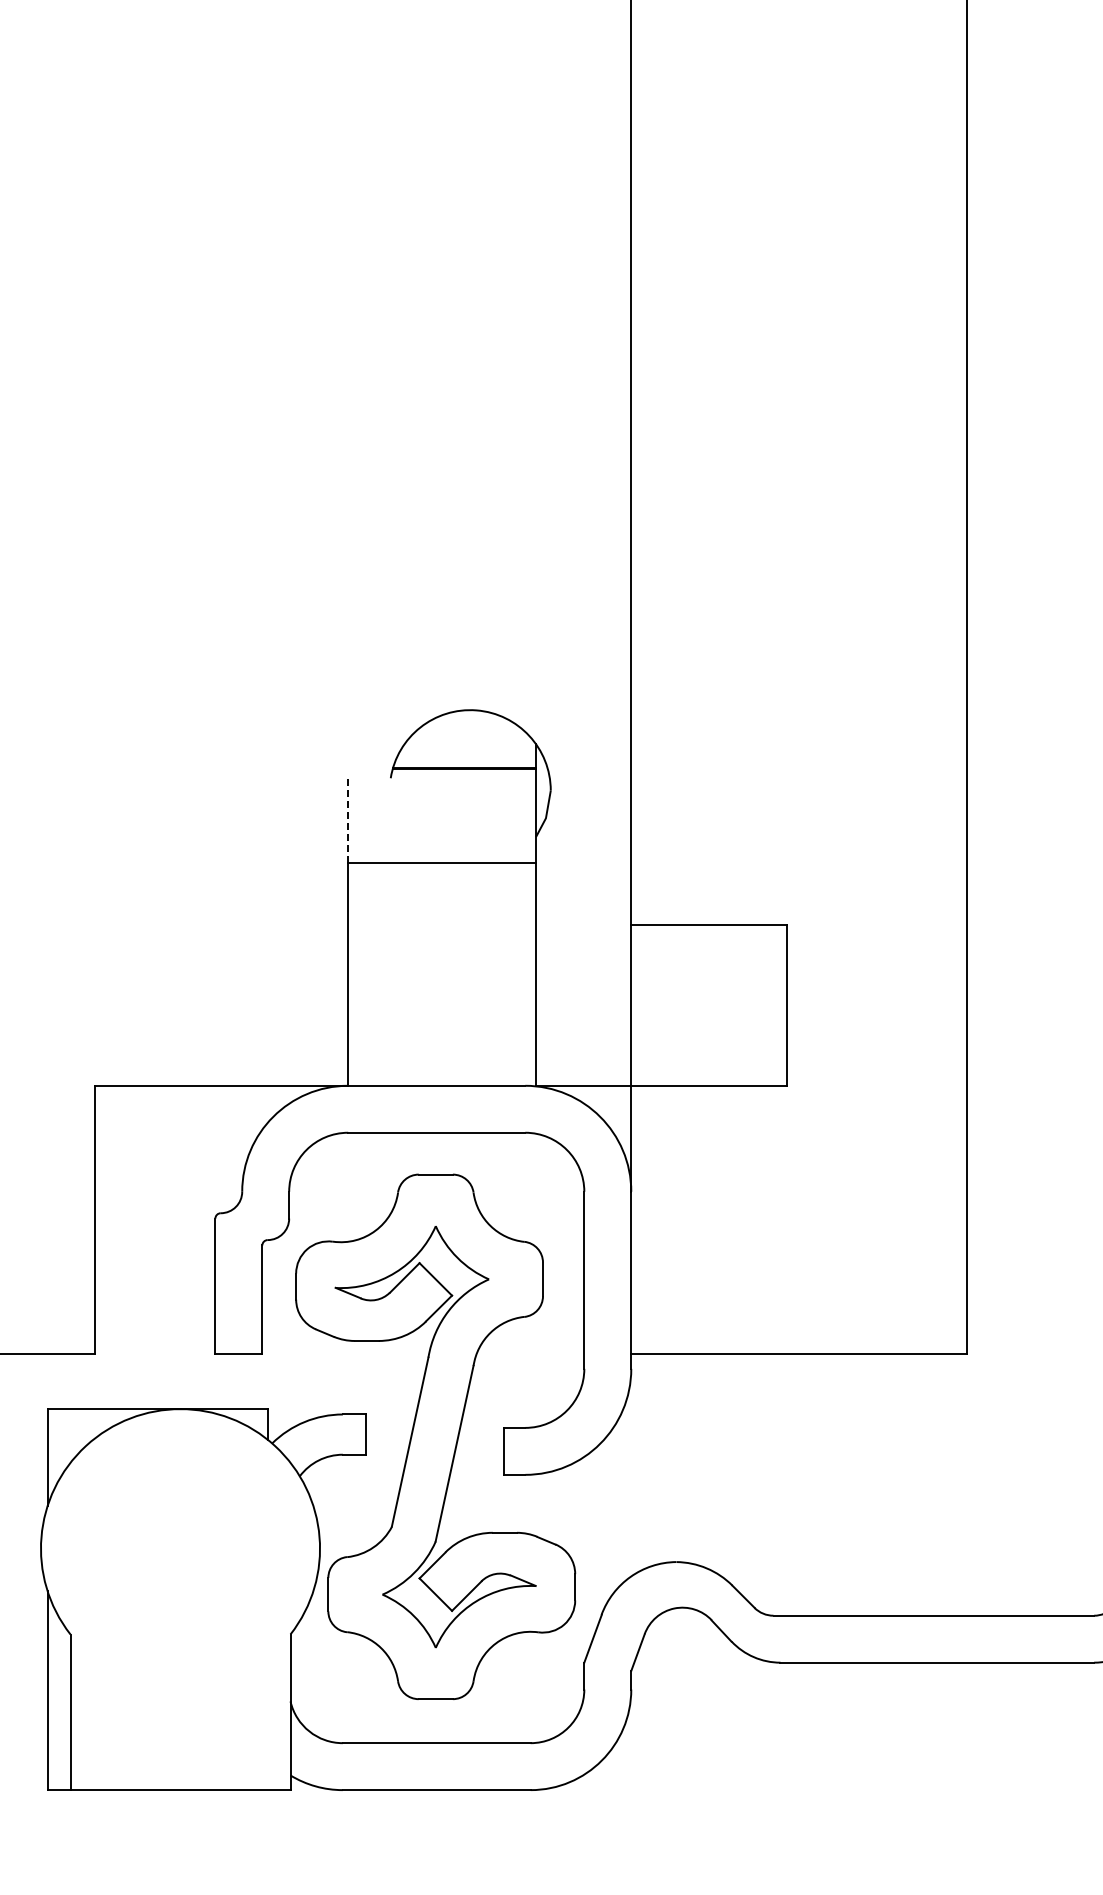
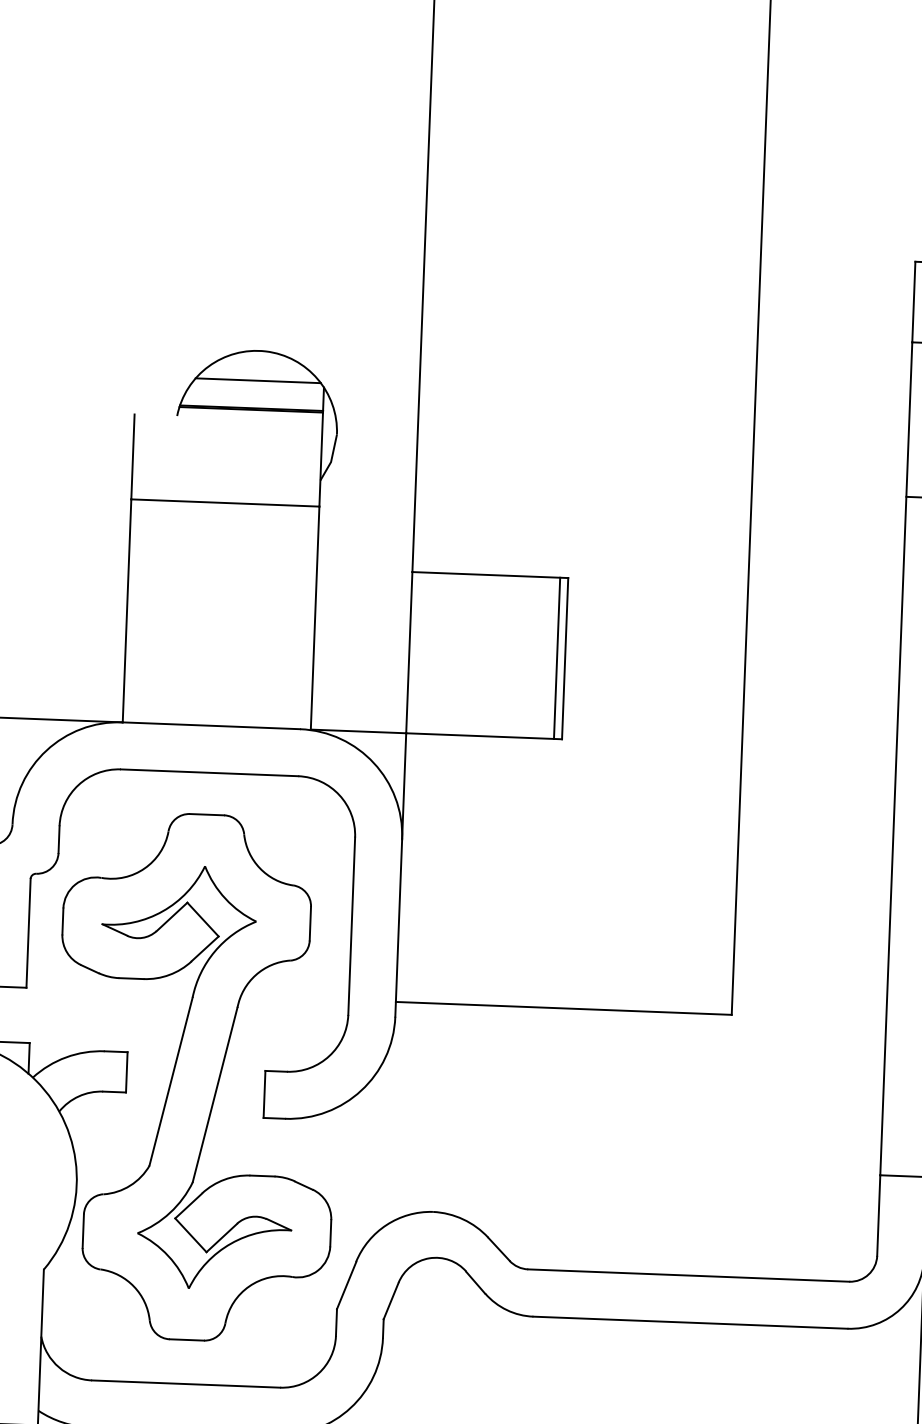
line: (469, 739) -> (257, 380), added
line: (348, 820) -> (133, 456), dashed -> solid
line: (778, 1004) -> (556, 657), added

